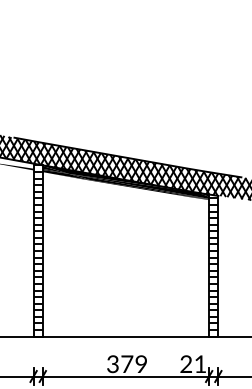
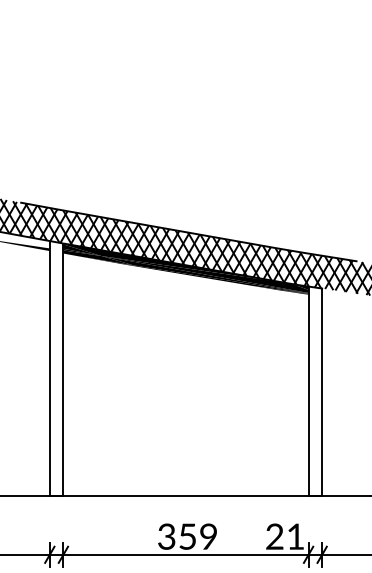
hatch: (37, 250) -> (55, 369), removed
hatch: (213, 267) -> (314, 394), removed
text: (127, 364) -> (188, 537), 379 -> 359

